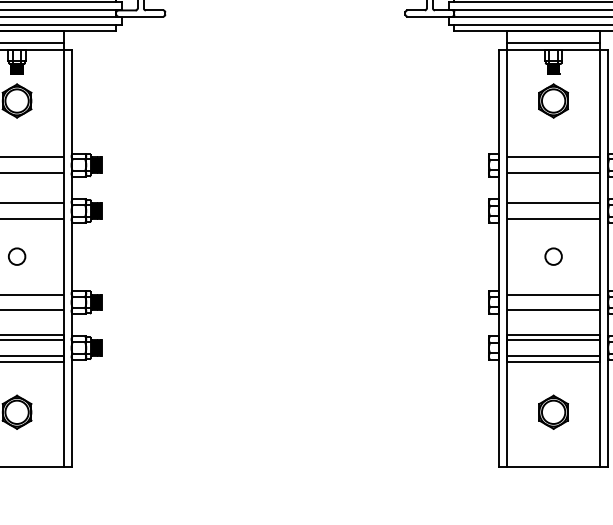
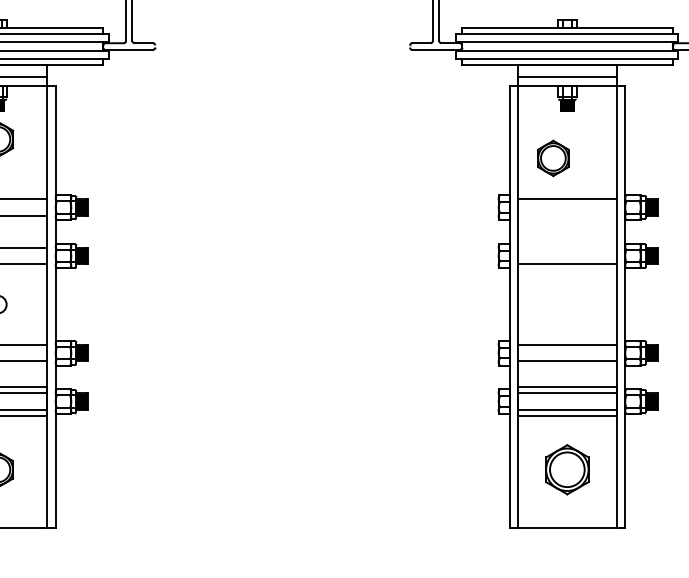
part: (553, 101) -> (553, 158), moved
line: (552, 172) -> (566, 215), removed
line: (552, 202) -> (566, 247), removed
circle: (552, 256) -> (566, 304), removed
part: (553, 412) -> (567, 469), size x1.4

